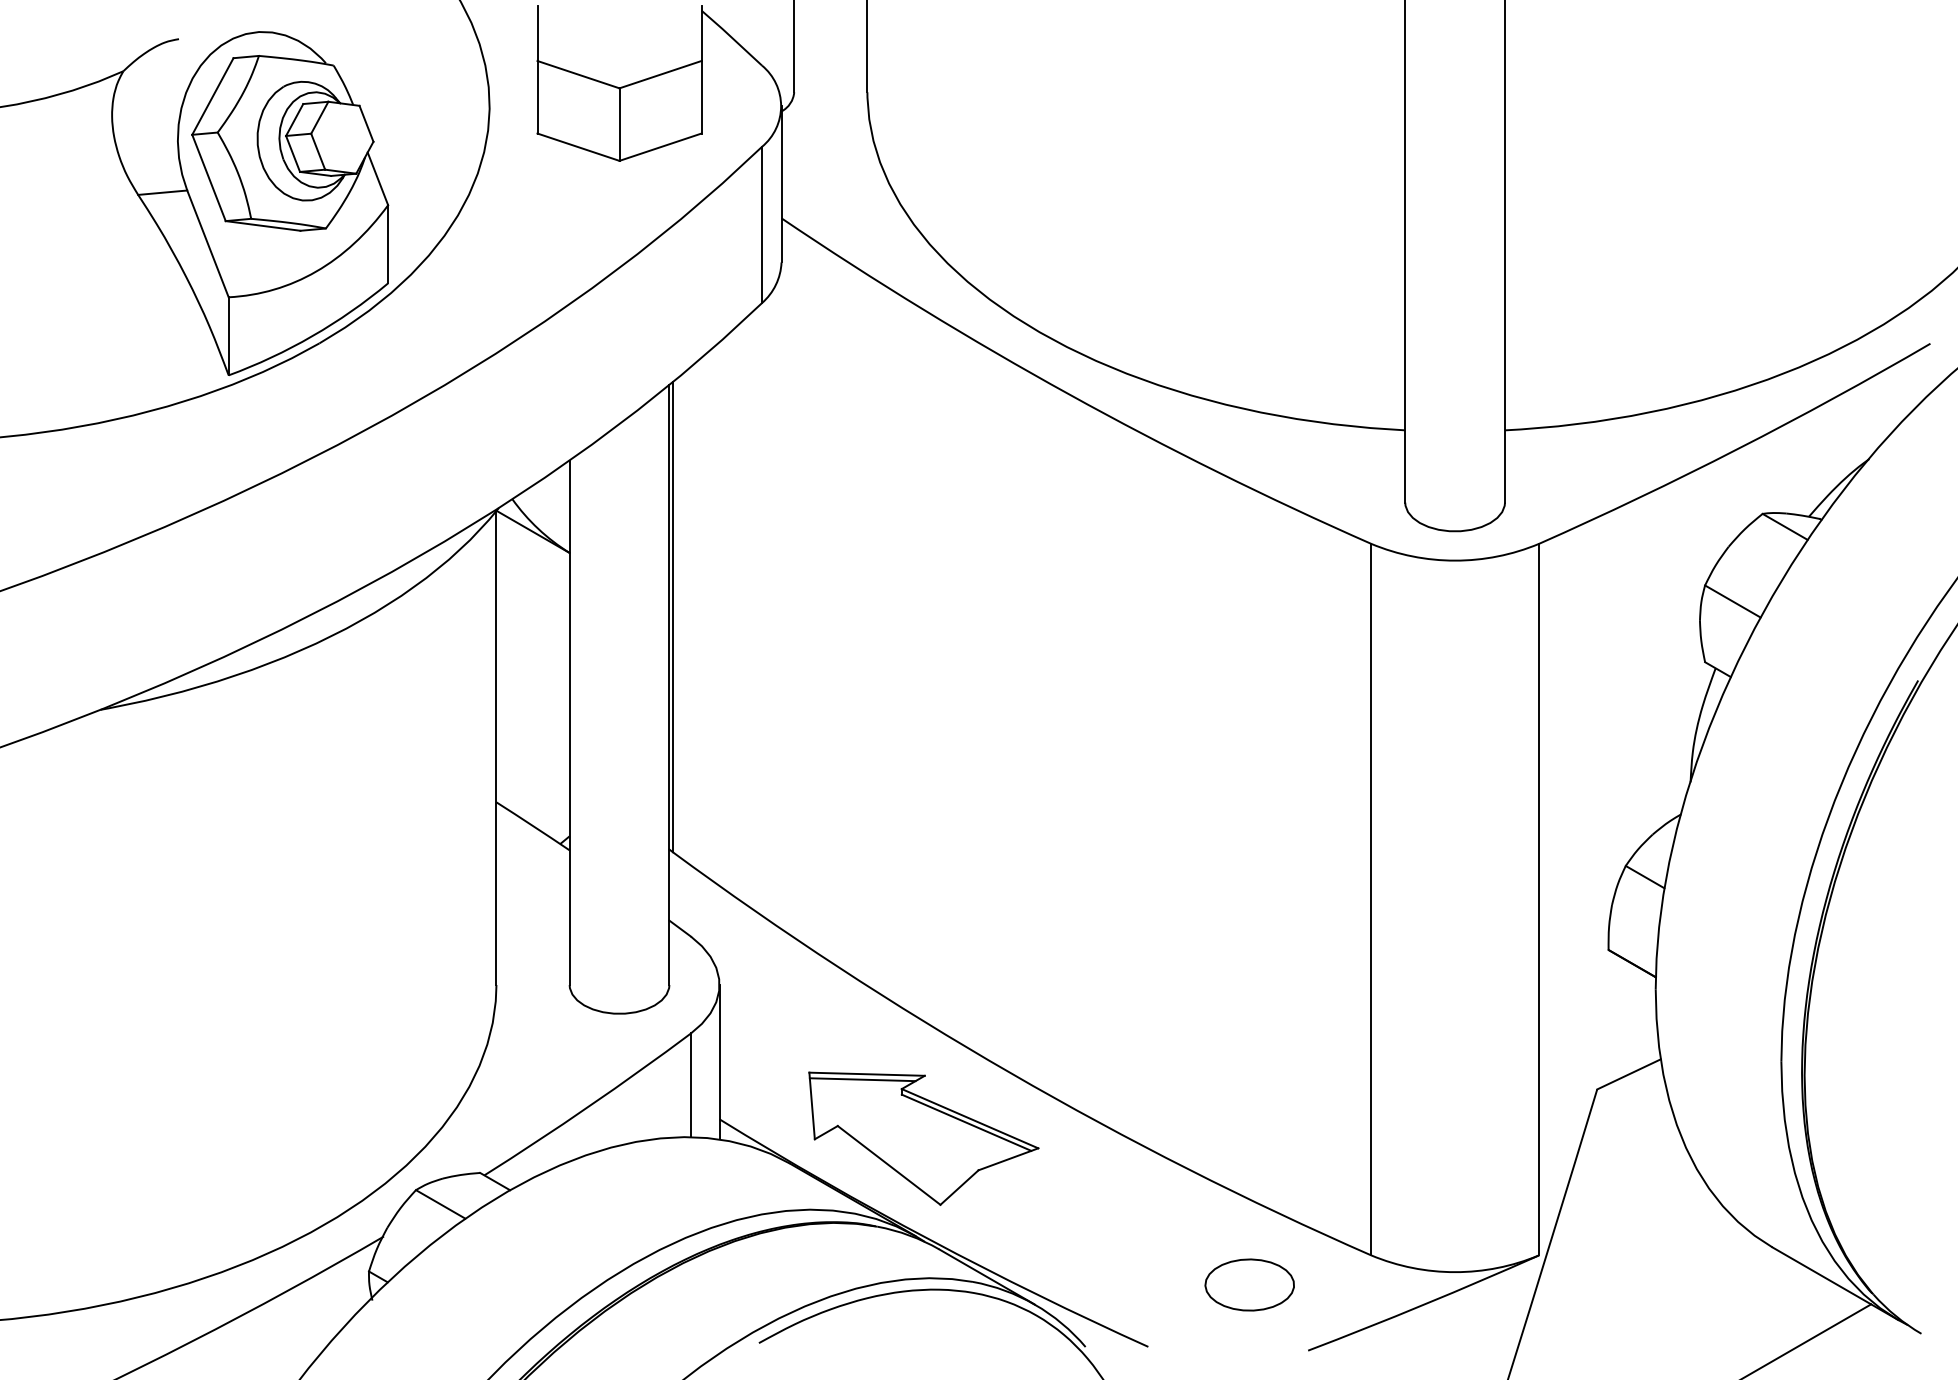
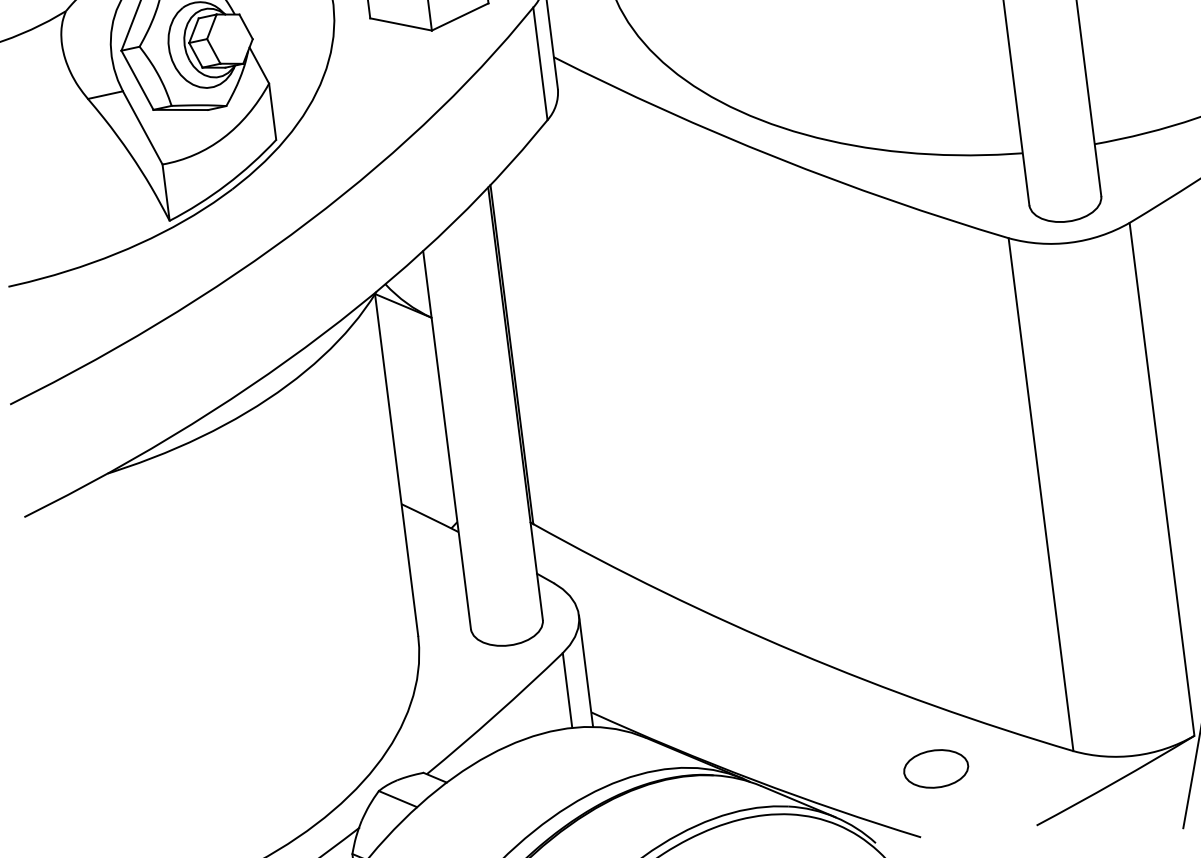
part: (923, 1138) -> (740, 707), removed
part: (1249, 1284) -> (935, 768), moved

